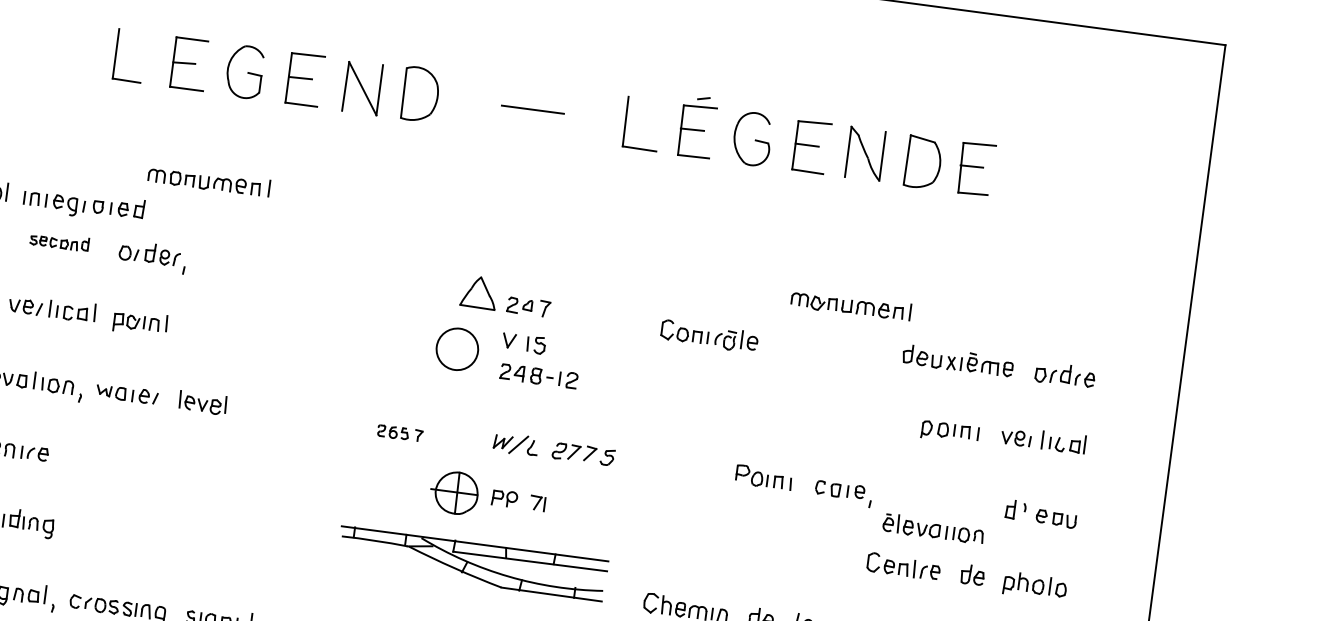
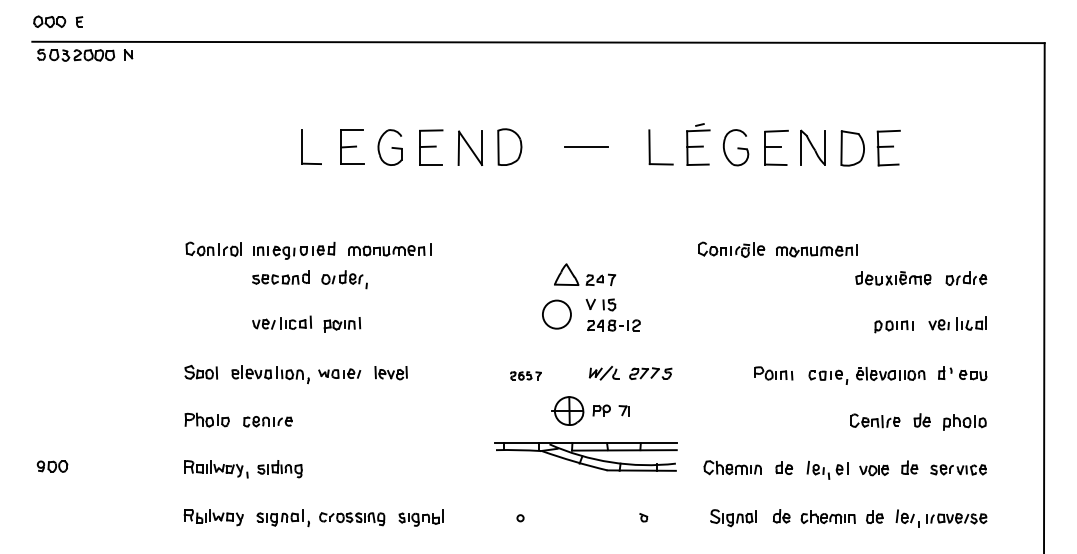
part: (208, 180) -> (389, 249), moved
part: (58, 241) -> (280, 277), size x1.43
part: (709, 335) -> (731, 249), moved
part: (933, 528) -> (890, 373), moved

